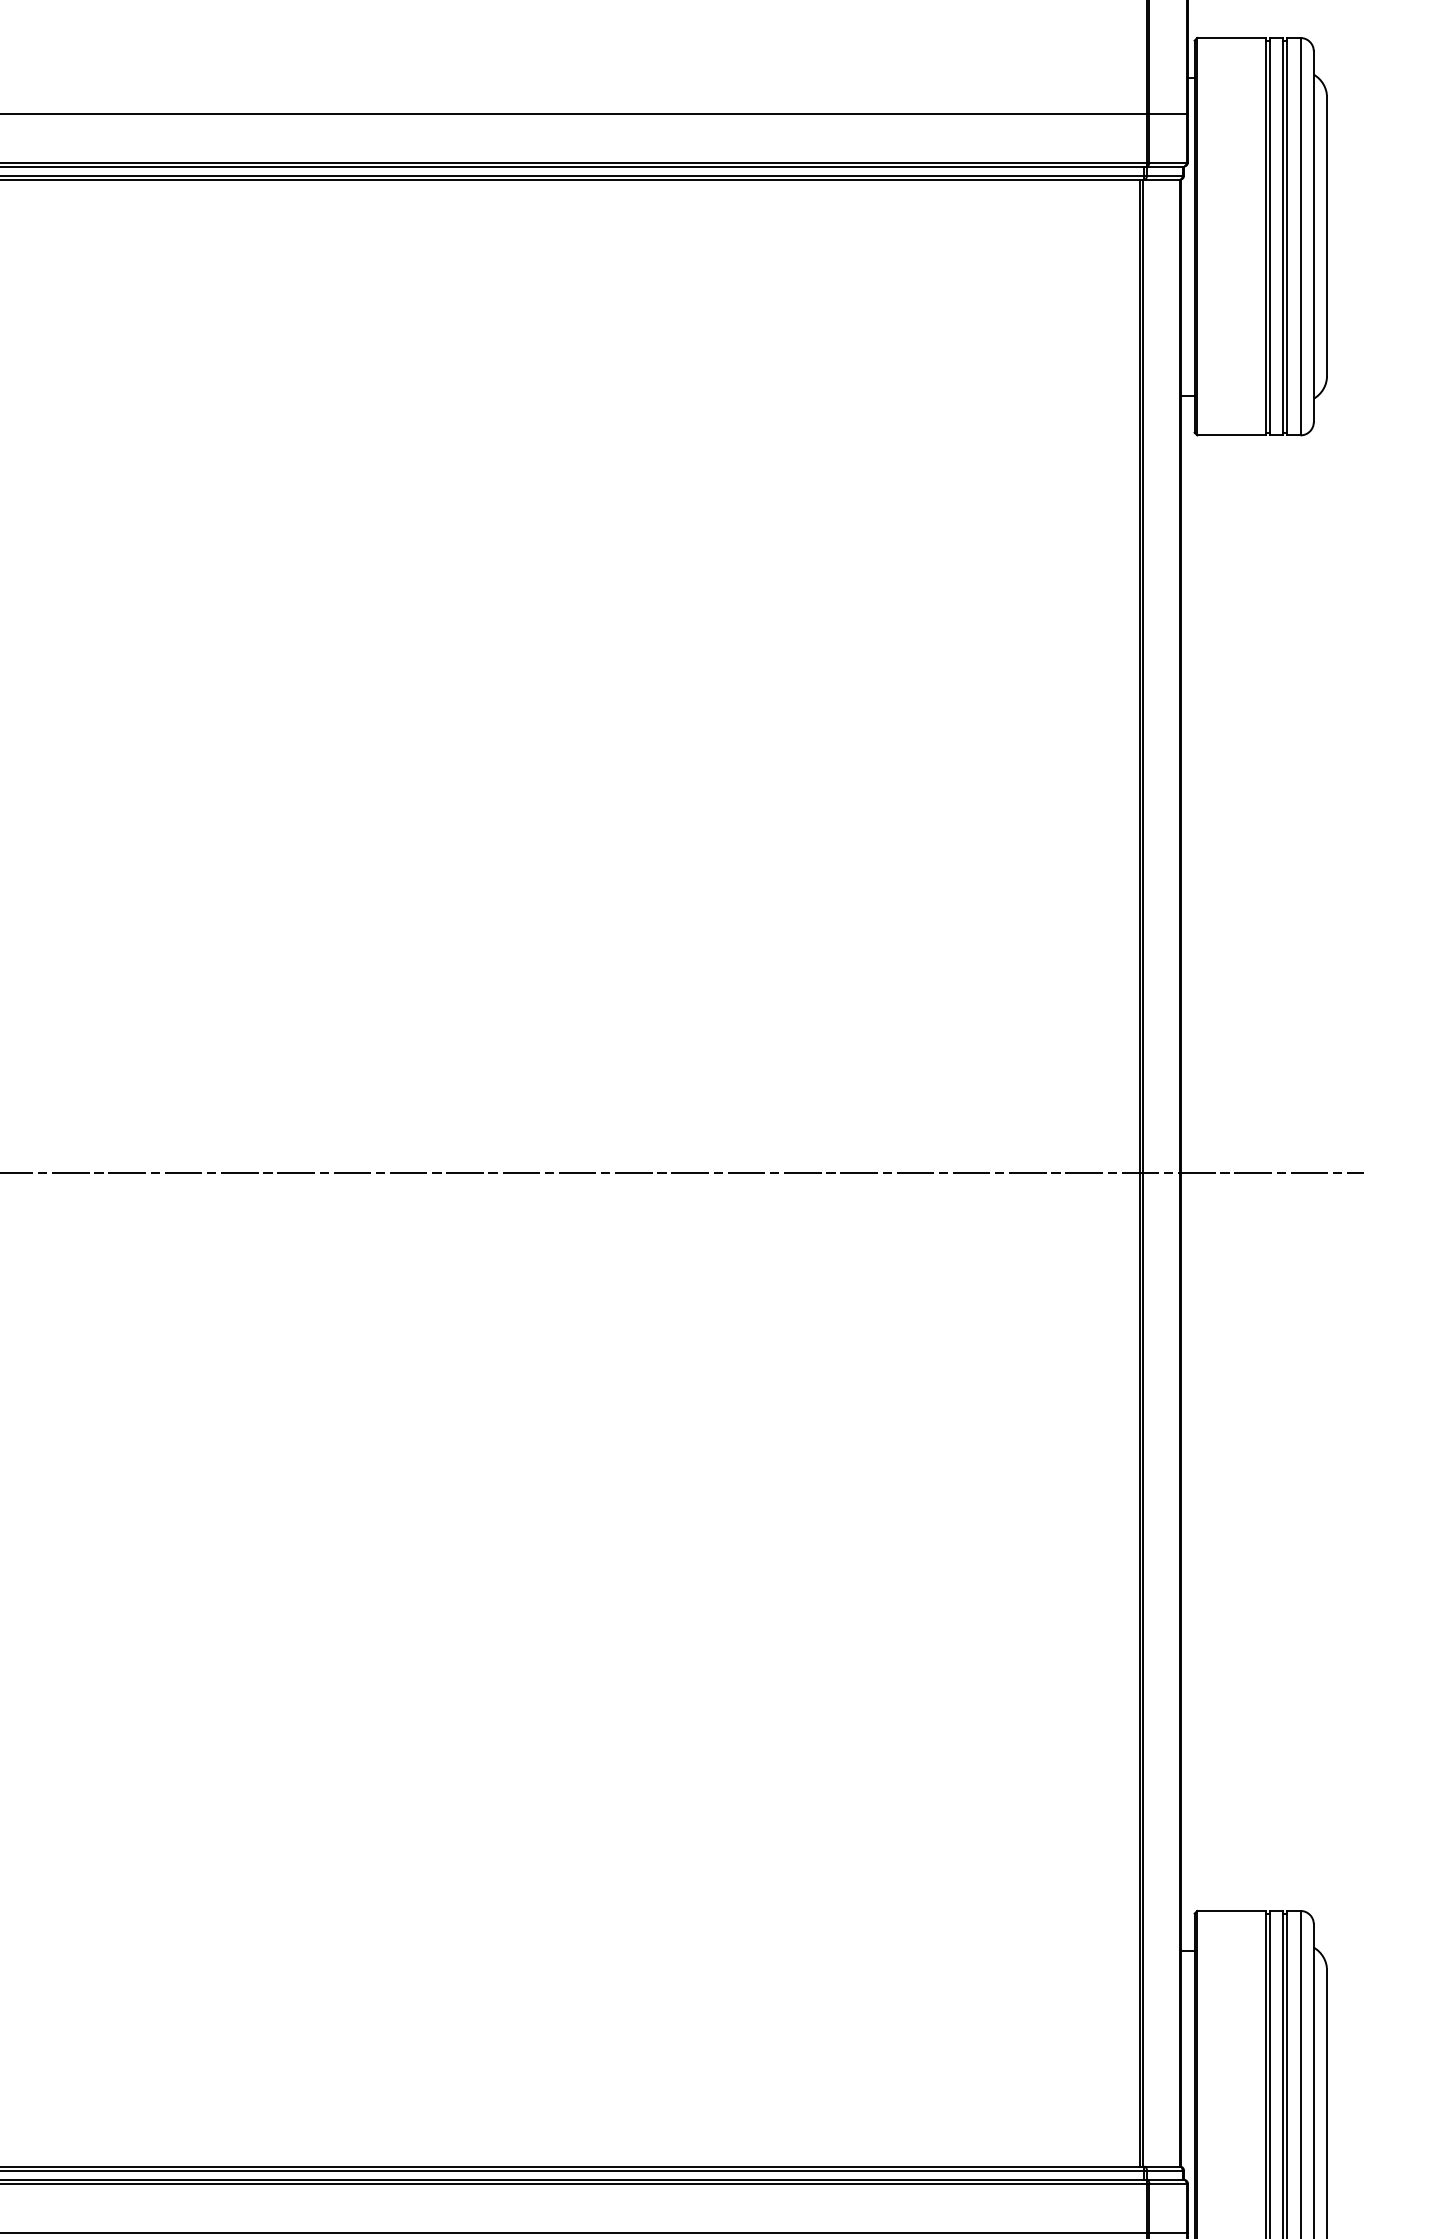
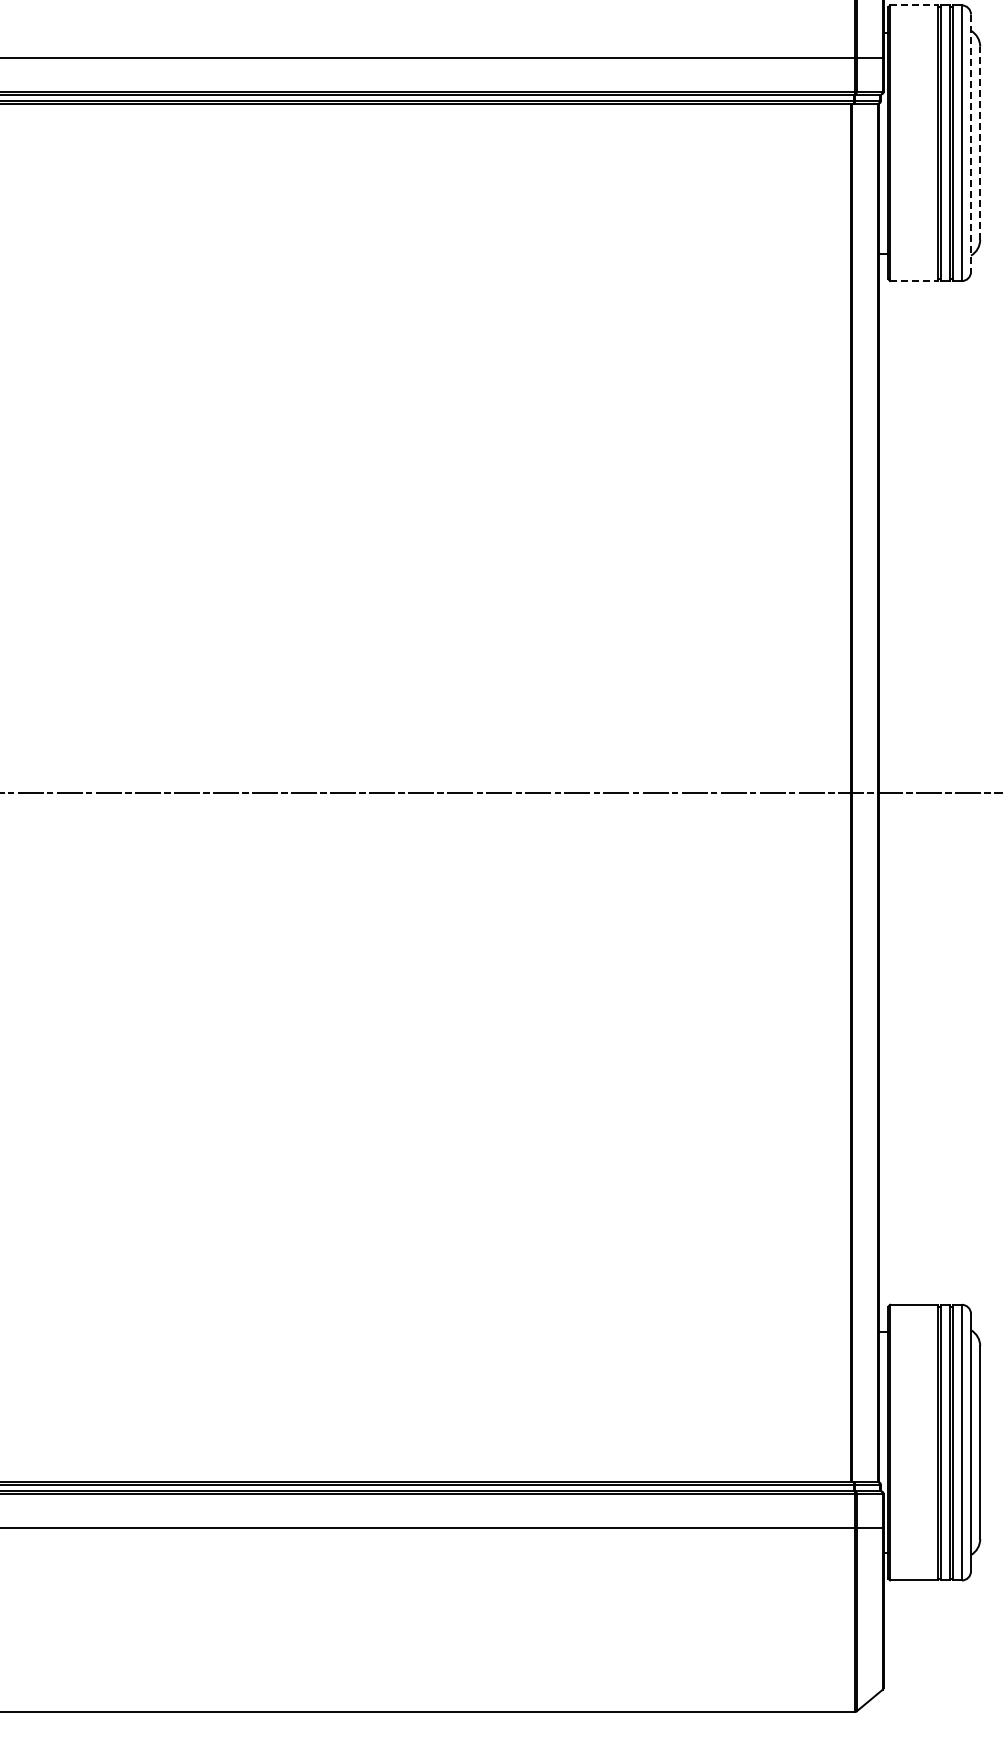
line: (1232, 38) -> (914, 5), solid -> dashed
line: (1327, 235) -> (980, 142), solid -> dashed
line: (1314, 237) -> (971, 143), solid -> dashed
line: (1232, 436) -> (914, 281), solid -> dashed

